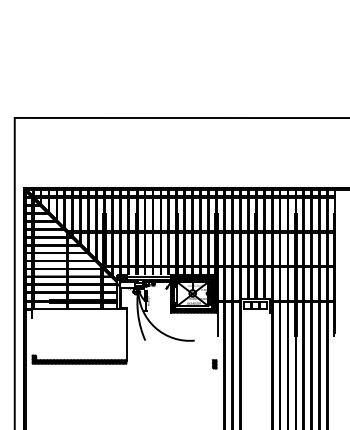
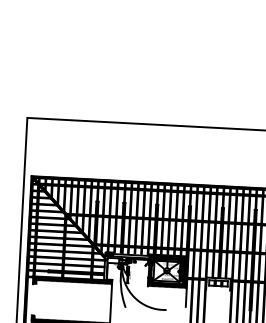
hatch: (79, 313) -> (72, 282), added

